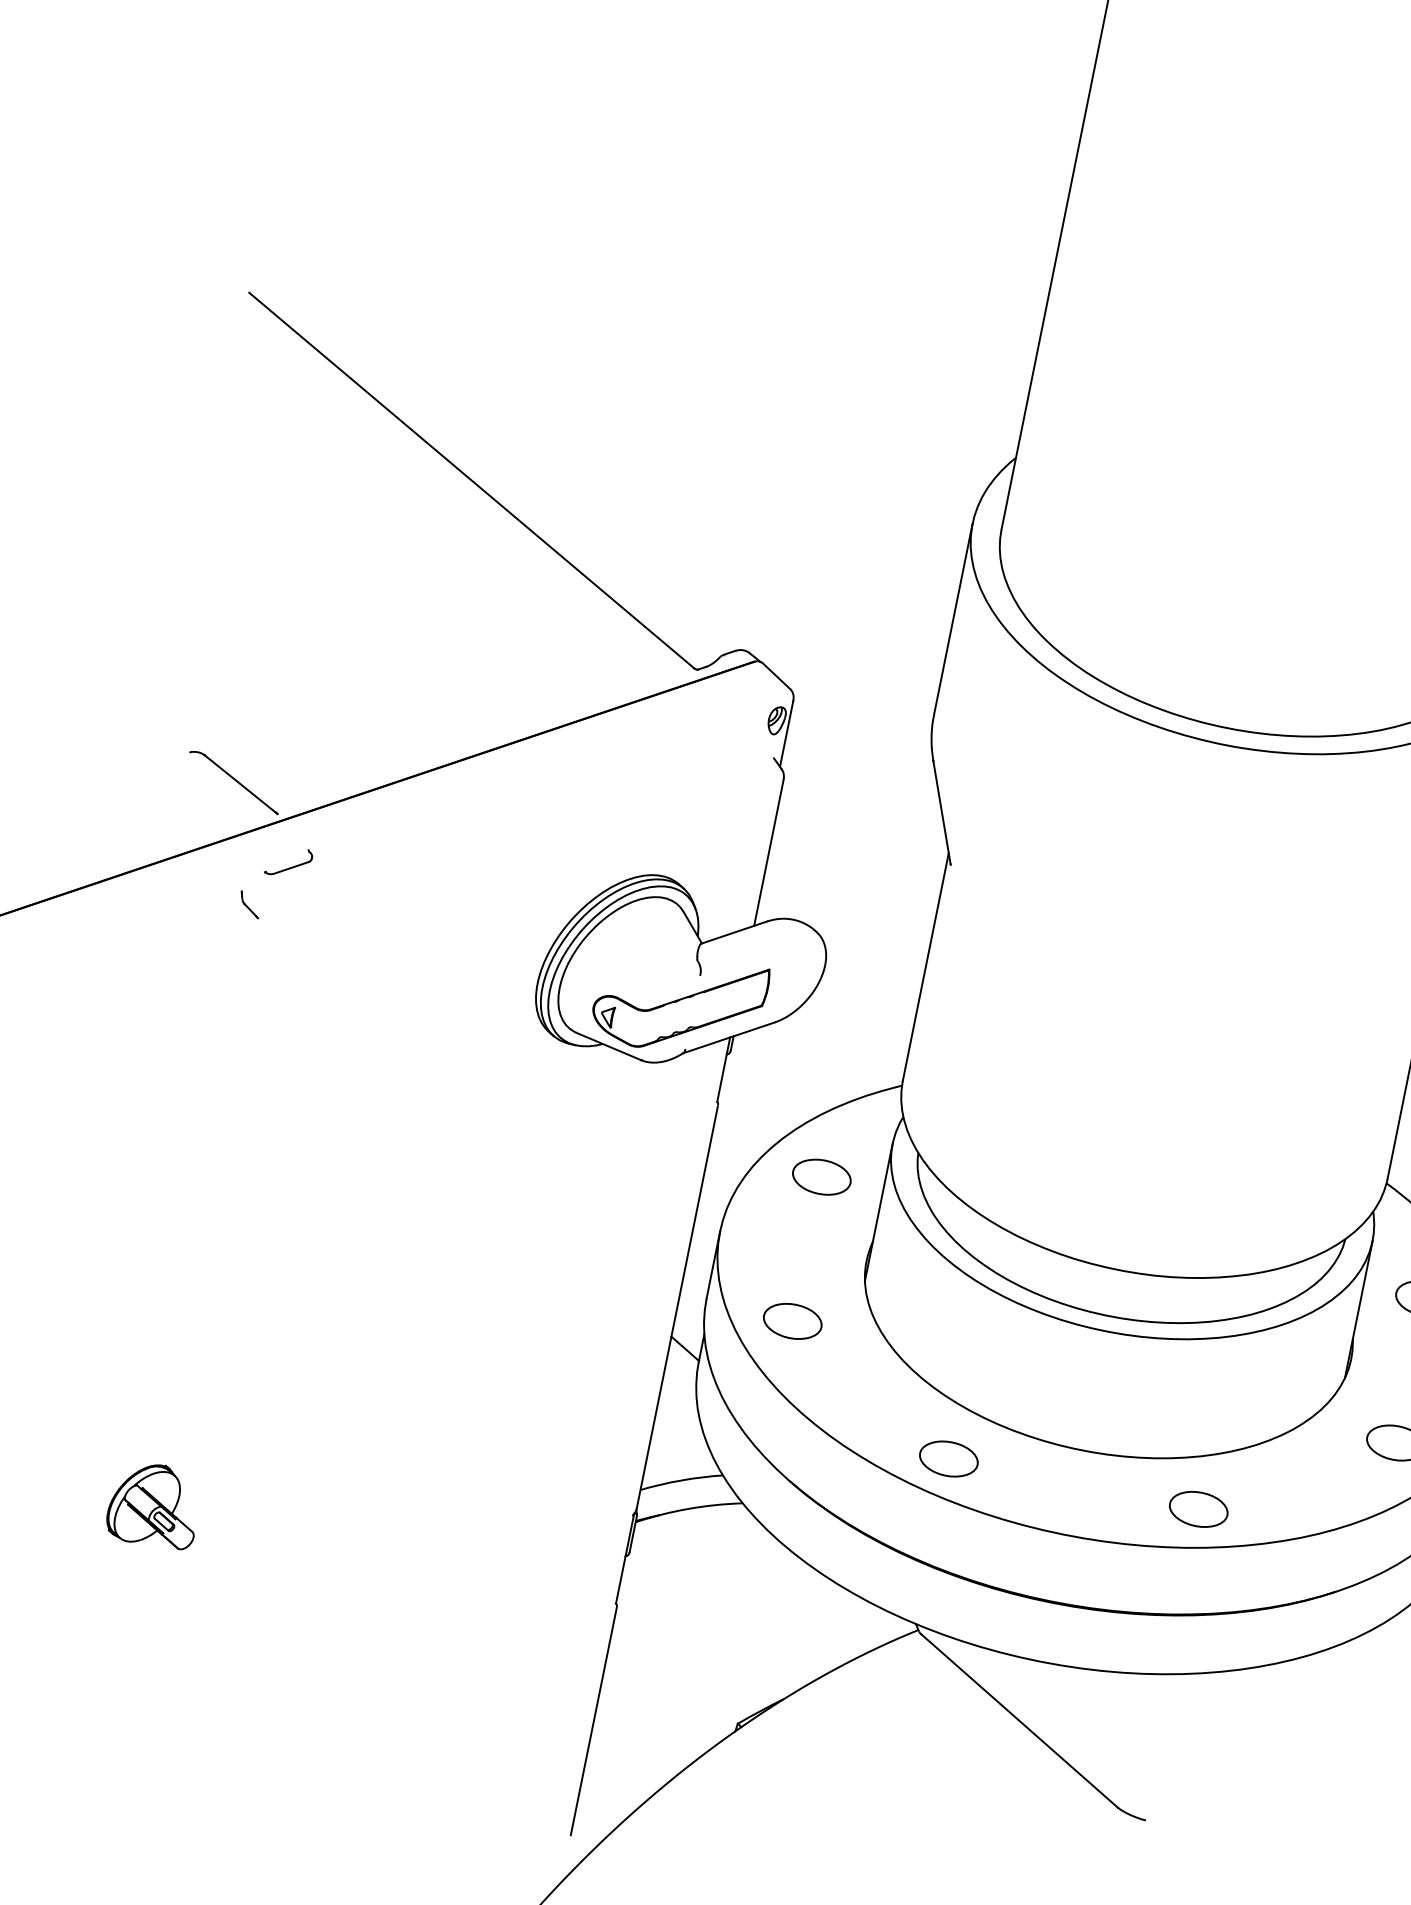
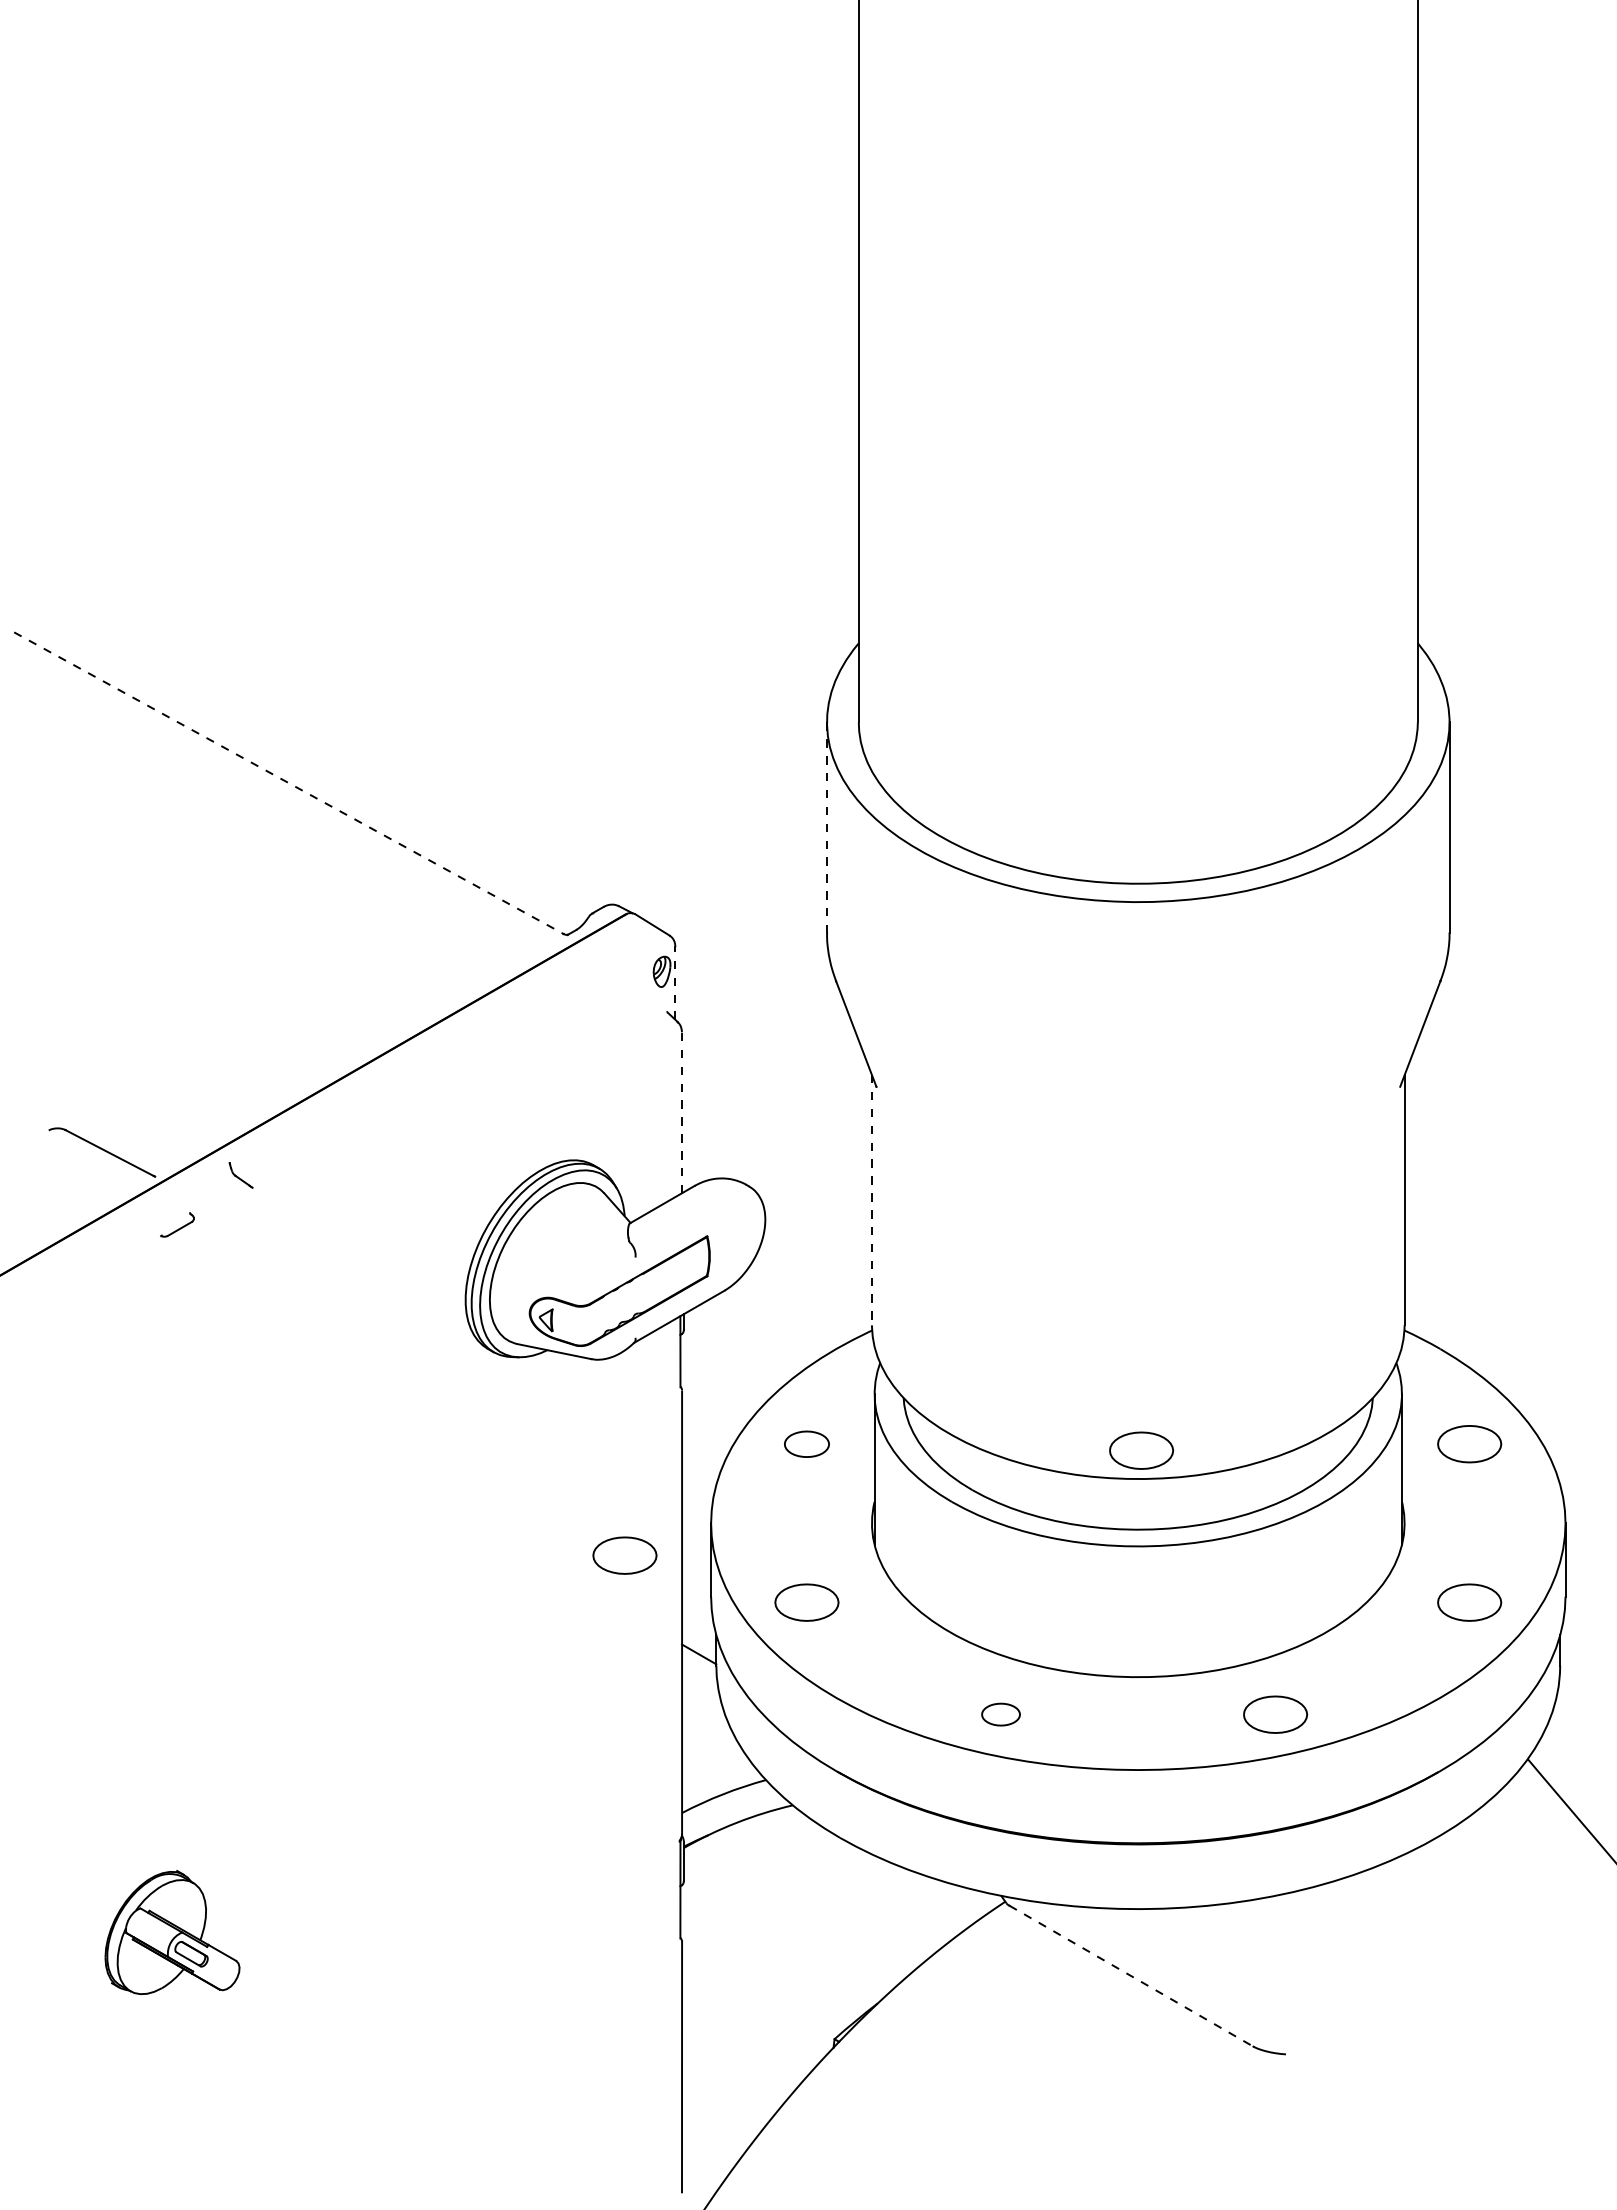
line: (472, 480) -> (289, 783), solid -> dashed
line: (952, 620) -> (826, 828), solid -> dashed
line: (786, 734) -> (675, 984), solid -> dashed
line: (769, 852) -> (682, 1112), solid -> dashed
part: (289, 861) -> (177, 1224), size x0.7
part: (249, 904) -> (240, 1175), moved
line: (925, 967) -> (871, 1200), solid -> dashed
part: (821, 1177) -> (806, 1444), size x0.7
part: (1125, 1244) -> (1141, 1450), added
part: (635, 1245) -> (624, 1555), added
part: (948, 1458) -> (1000, 1714), size x0.6
part: (154, 1505) -> (172, 1932), size x1.4
line: (1019, 1721) -> (1131, 1976), solid -> dashed

